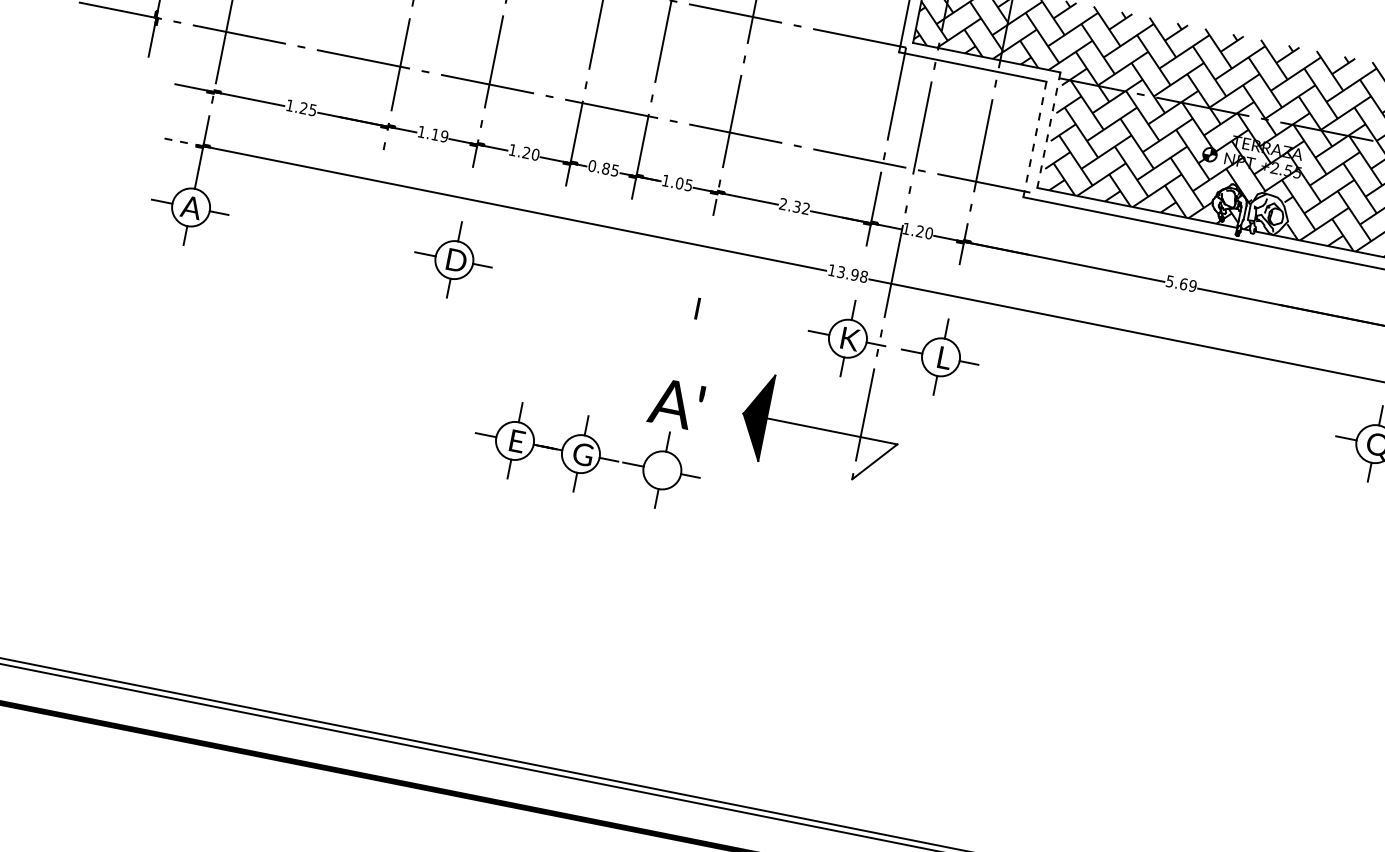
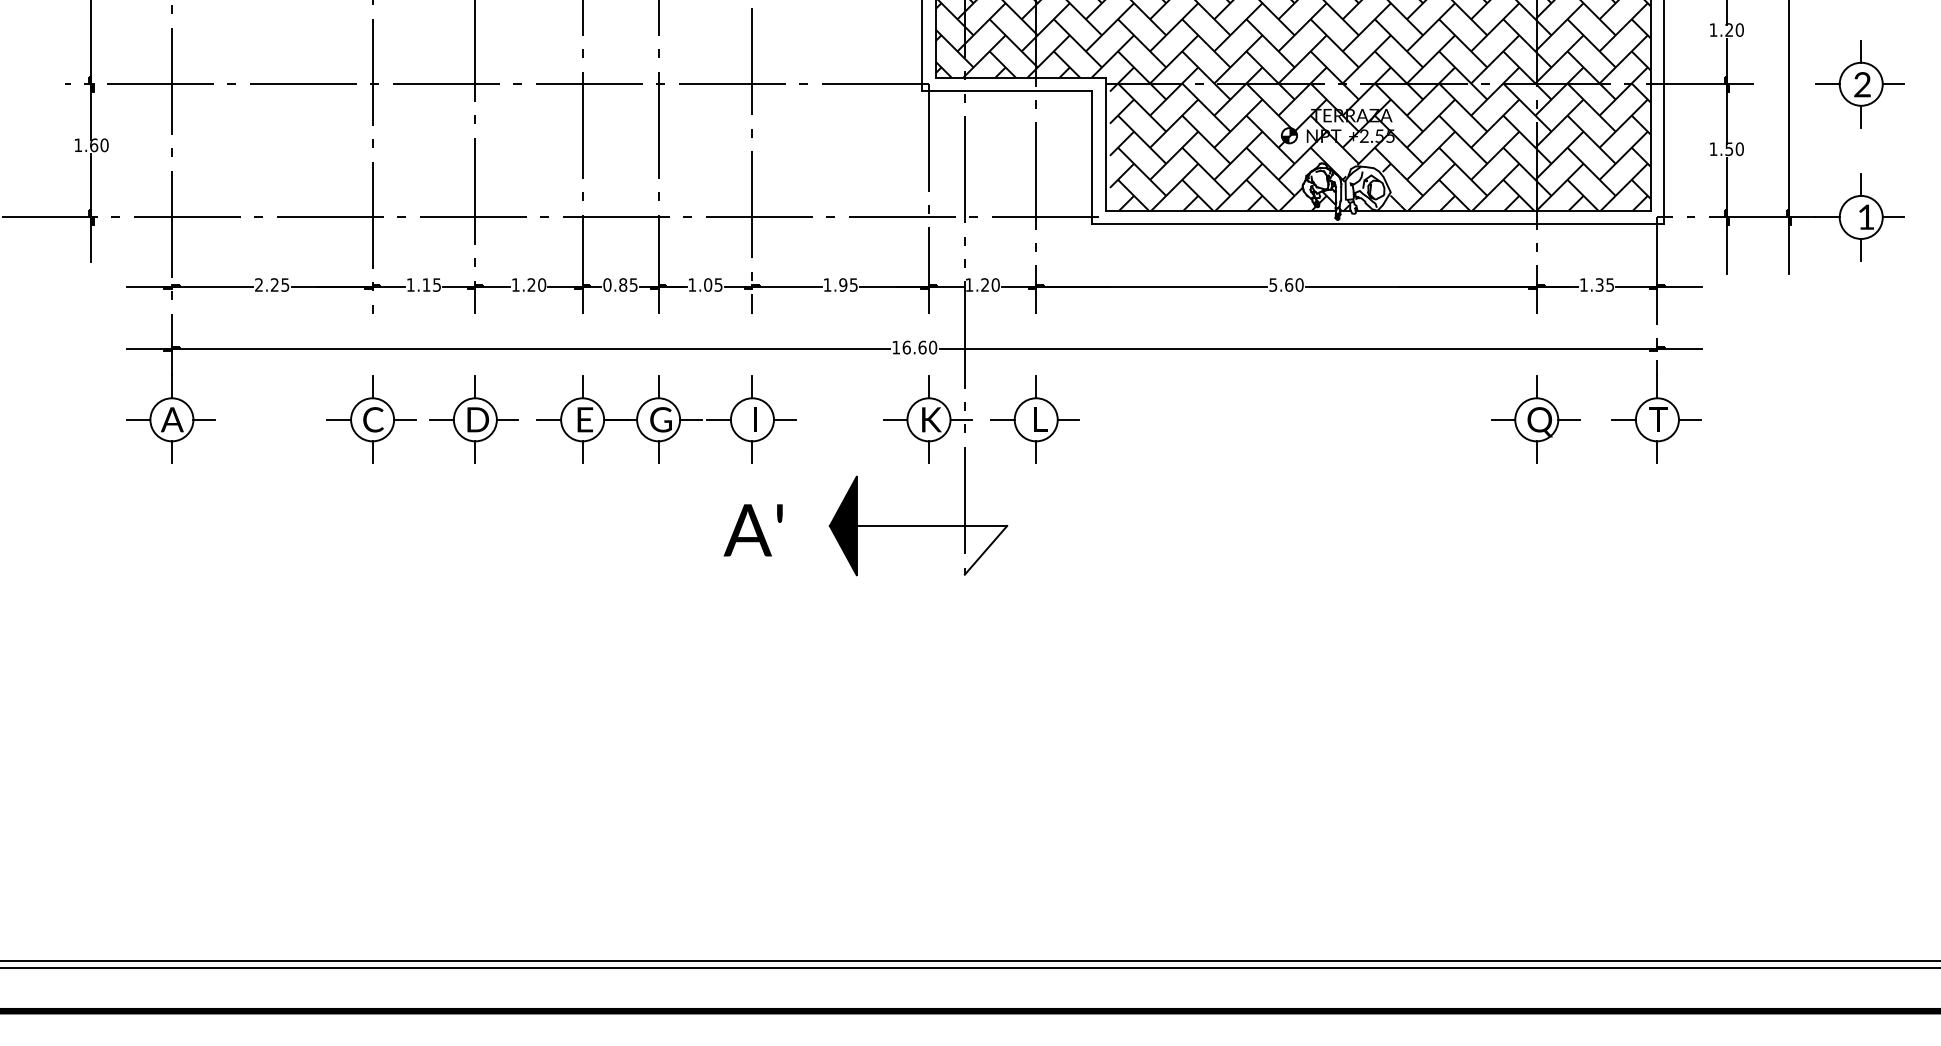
text: (289, 105) -> (258, 284), 1.25 -> 2.25
line: (1048, 130) -> (1105, 144), dashed -> solid
text: (444, 136) -> (437, 284), 1.19 -> 1.15
line: (1035, 139) -> (1092, 157), dashed -> solid
line: (183, 142) -> (149, 349), dashed -> solid
text: (794, 205) -> (840, 284), 2.32 -> 1.95
part: (364, 241) -> (371, 419), added
text: (852, 274) -> (919, 347), 13.98 -> 16.60
text: (1192, 285) -> (1299, 284), 5.69 -> 5.60
part: (587, 455) -> (666, 419), moved

